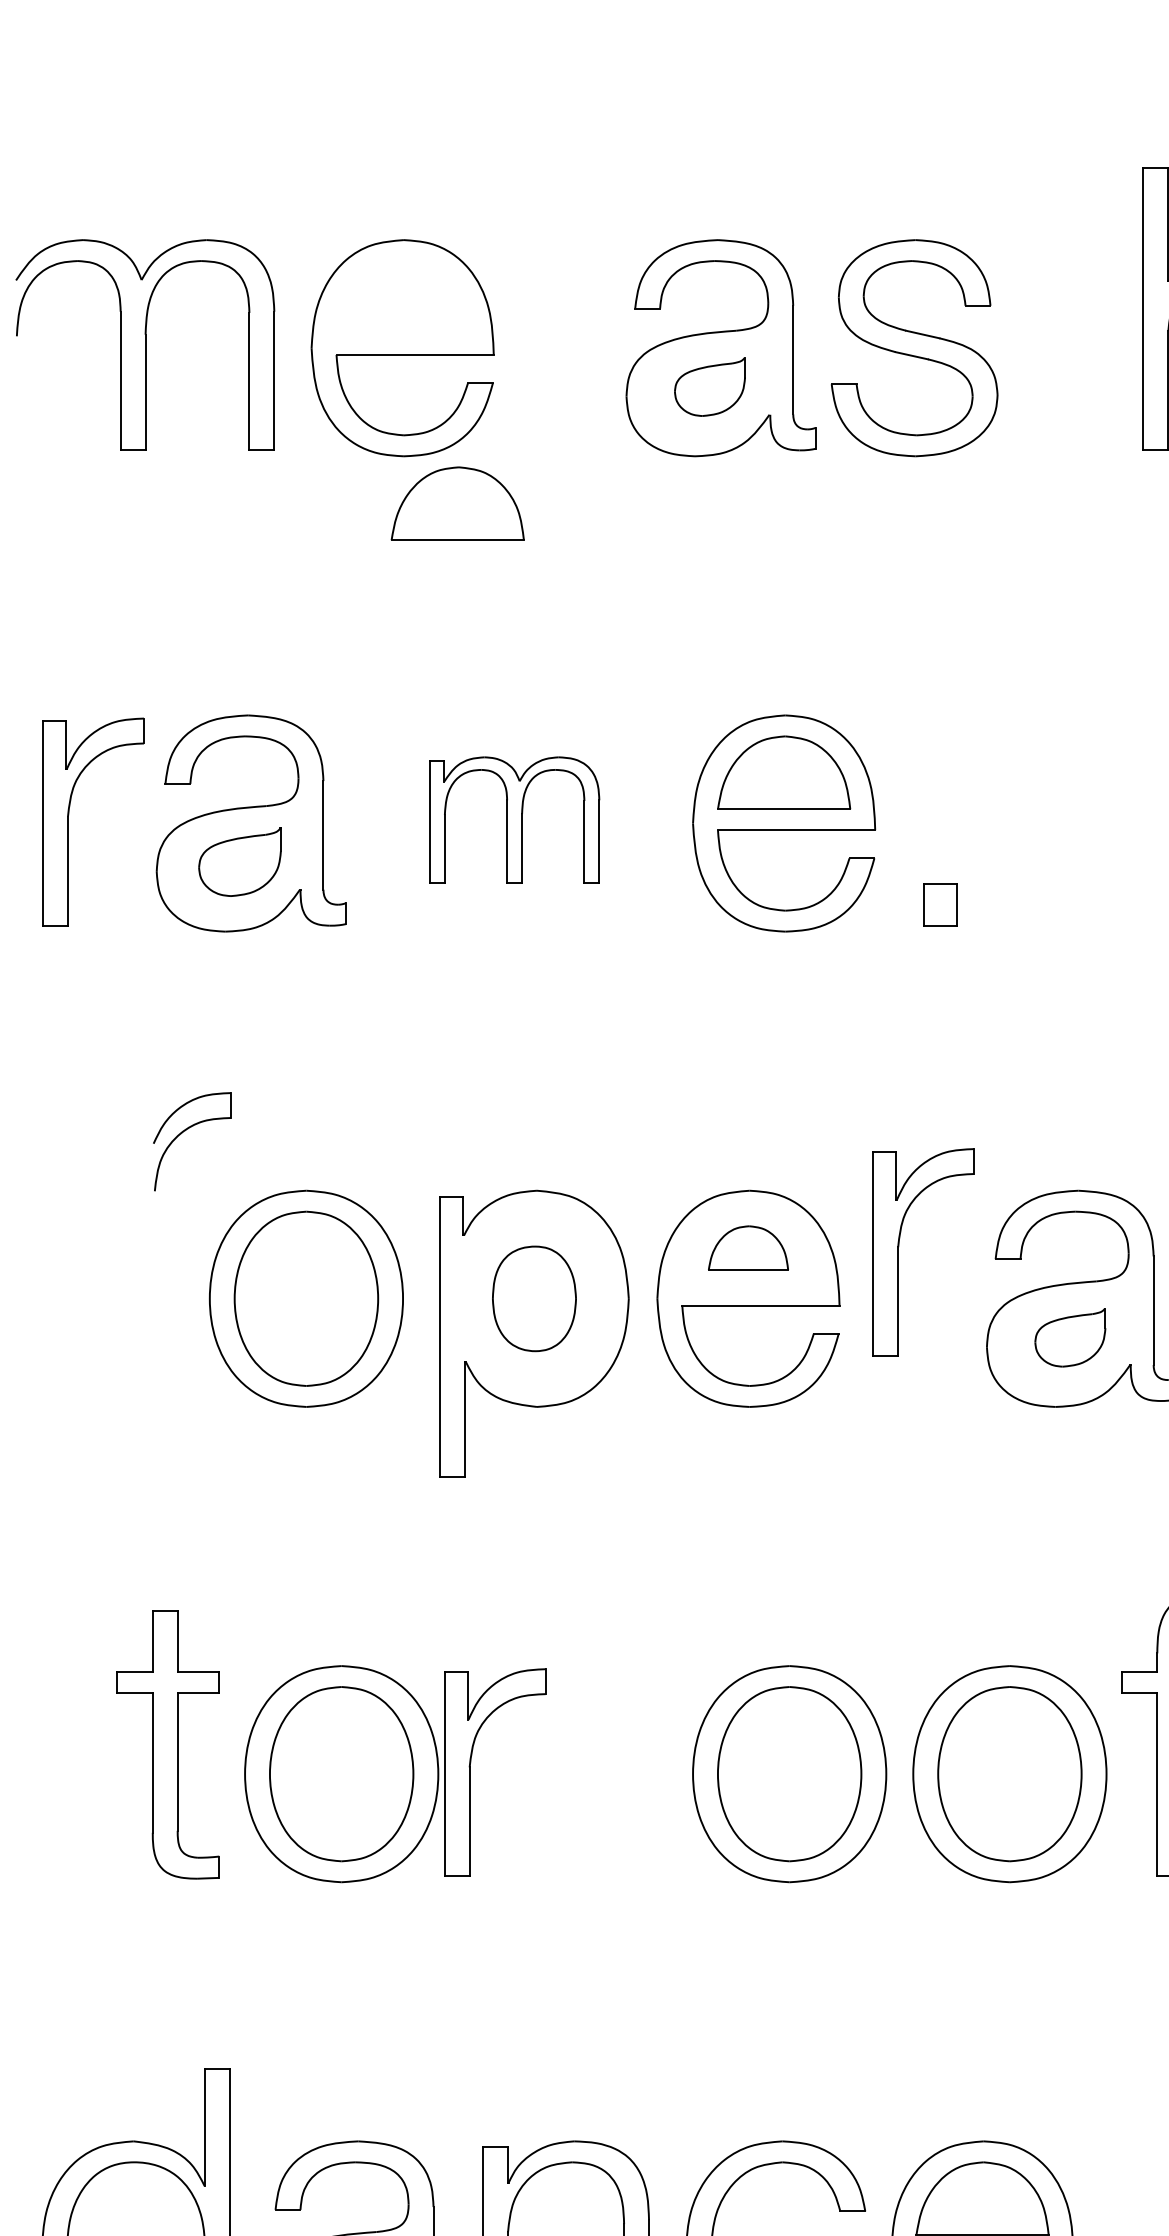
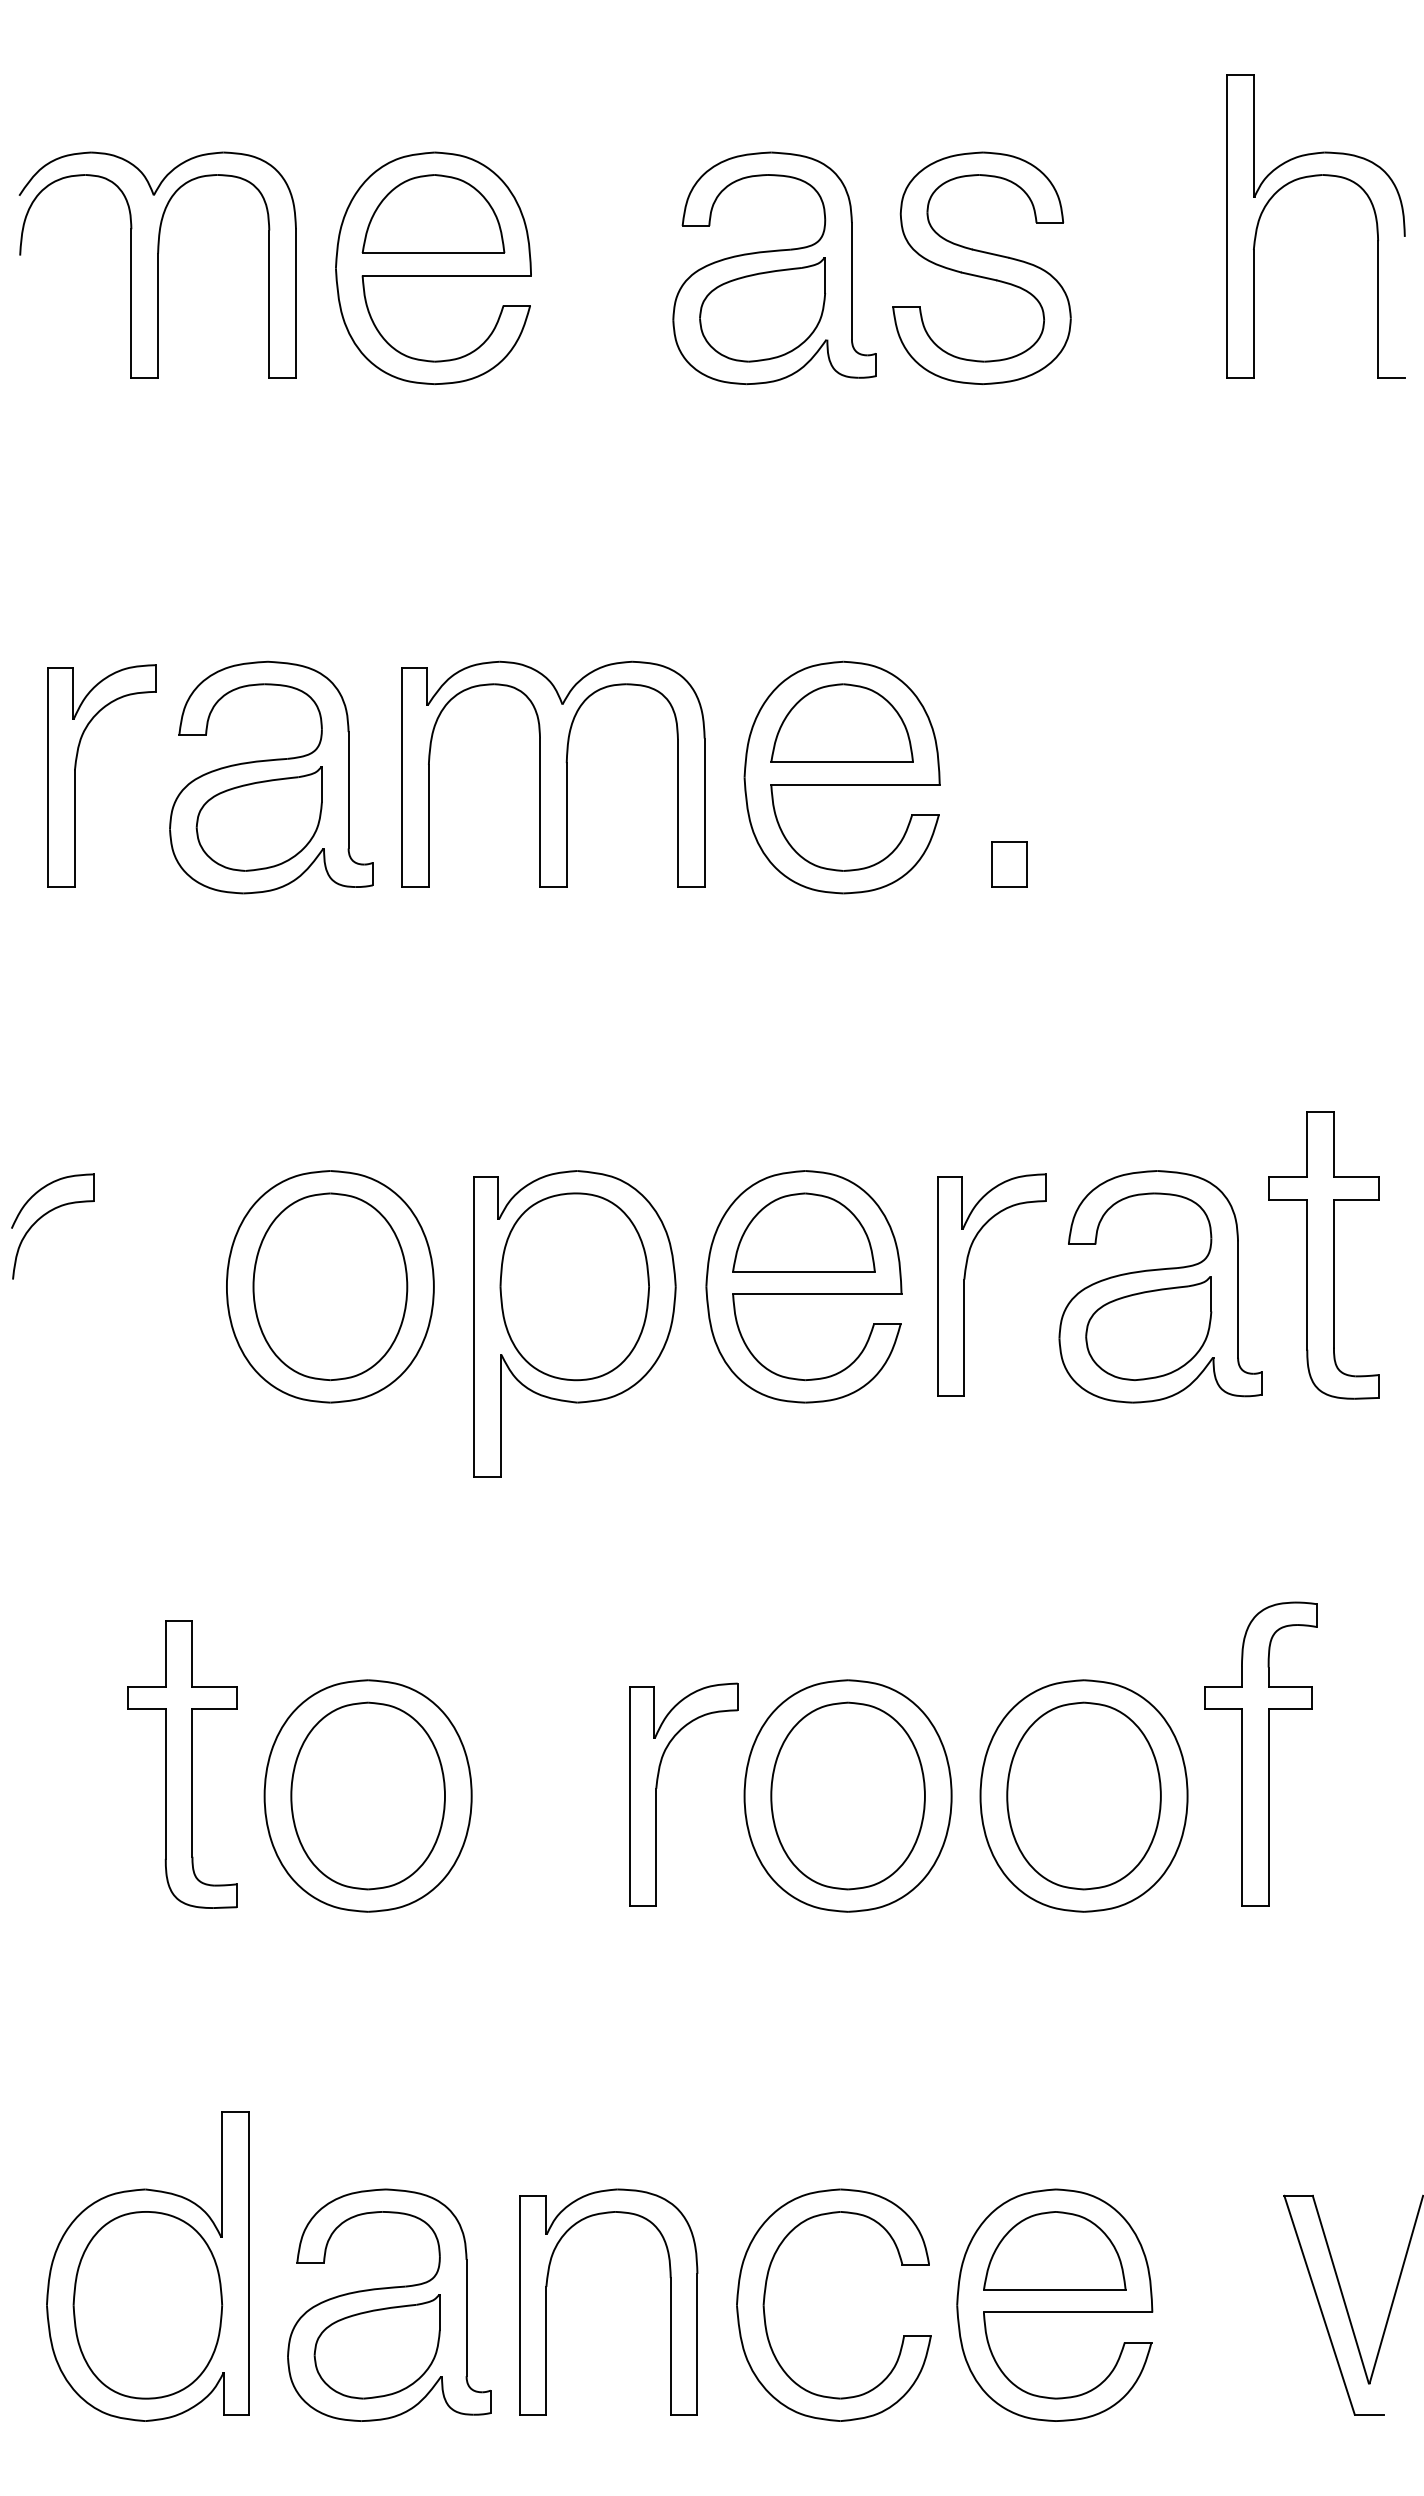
part: (709, 386) -> (762, 309), size x1.67
part: (457, 503) -> (433, 213), moved
part: (514, 819) -> (553, 773), size x1.67
part: (239, 861) -> (258, 818), size x1.43
part: (185, 1131) -> (45, 1215), moved
part: (899, 1247) -> (965, 1279), moved
part: (748, 1248) -> (803, 1232), size x1.67
part: (534, 1298) -> (574, 1286), size x1.67
part: (1070, 1337) -> (1148, 1328), size x1.67
part: (470, 1767) -> (657, 1788), moved

